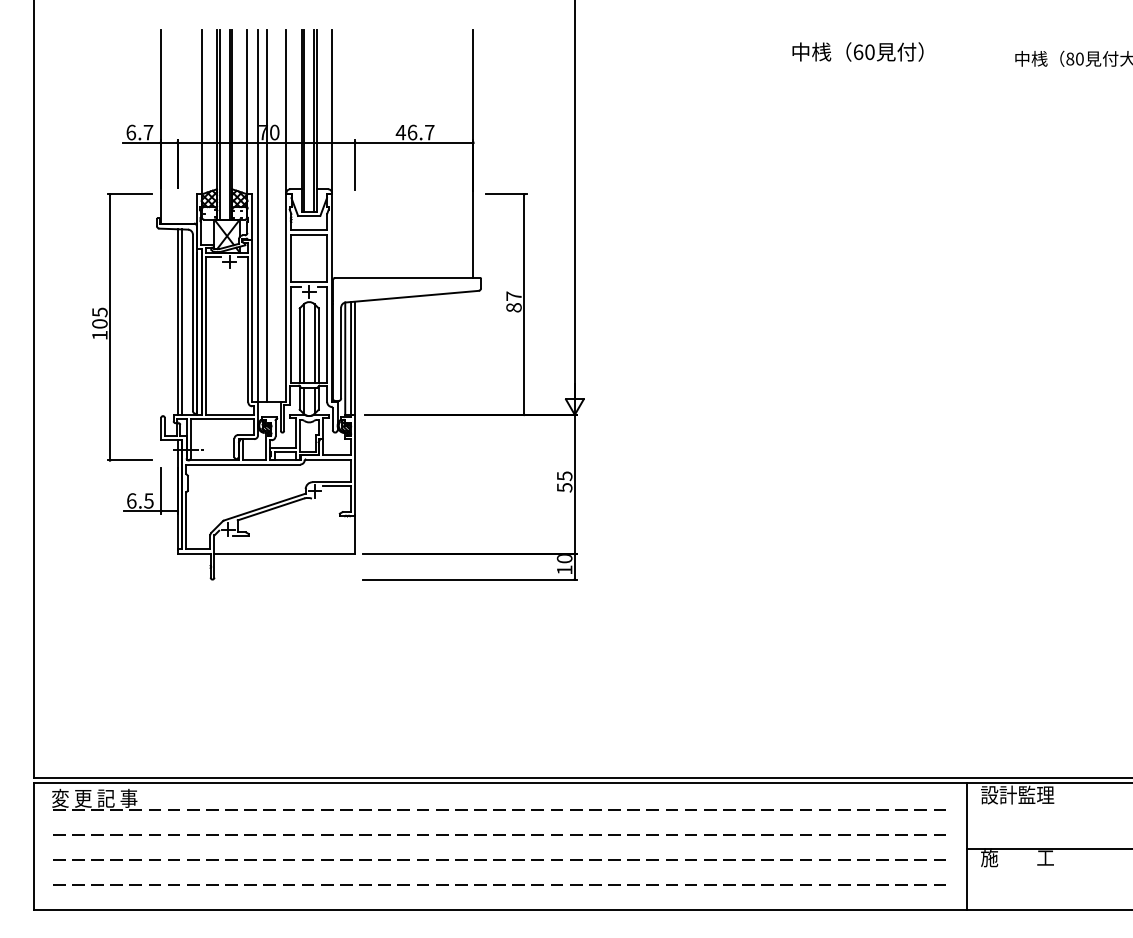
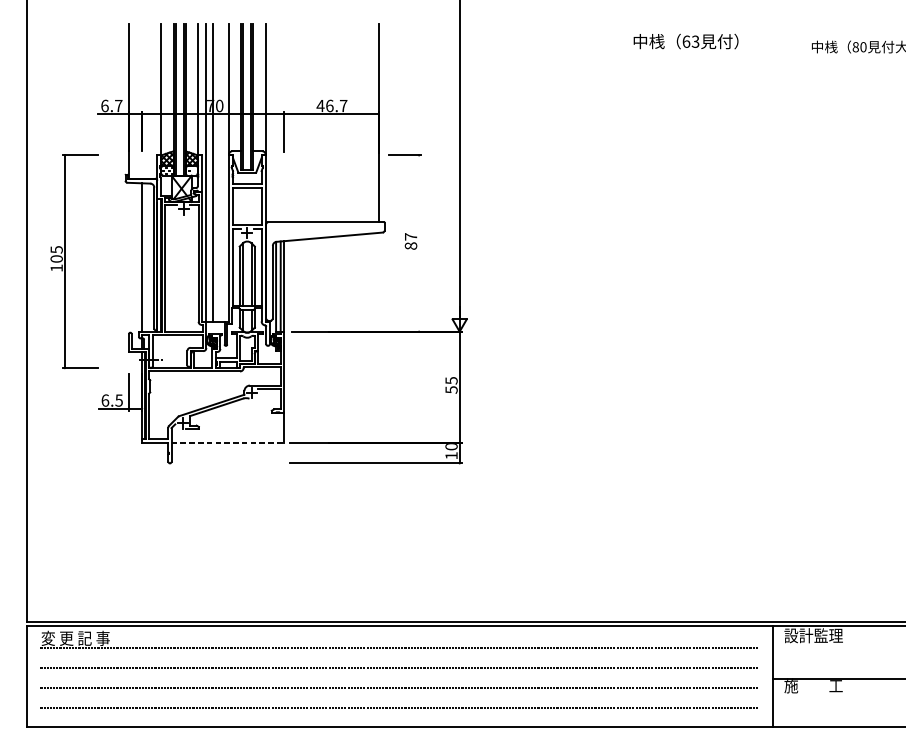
text: (869, 51) -> (695, 41), 60 -> 63
line: (524, 304) -> (419, 243), removed
line: (181, 321) -> (145, 257), removed
part: (110, 327) -> (65, 261), moved
line: (285, 554) -> (228, 443), solid -> dashed

